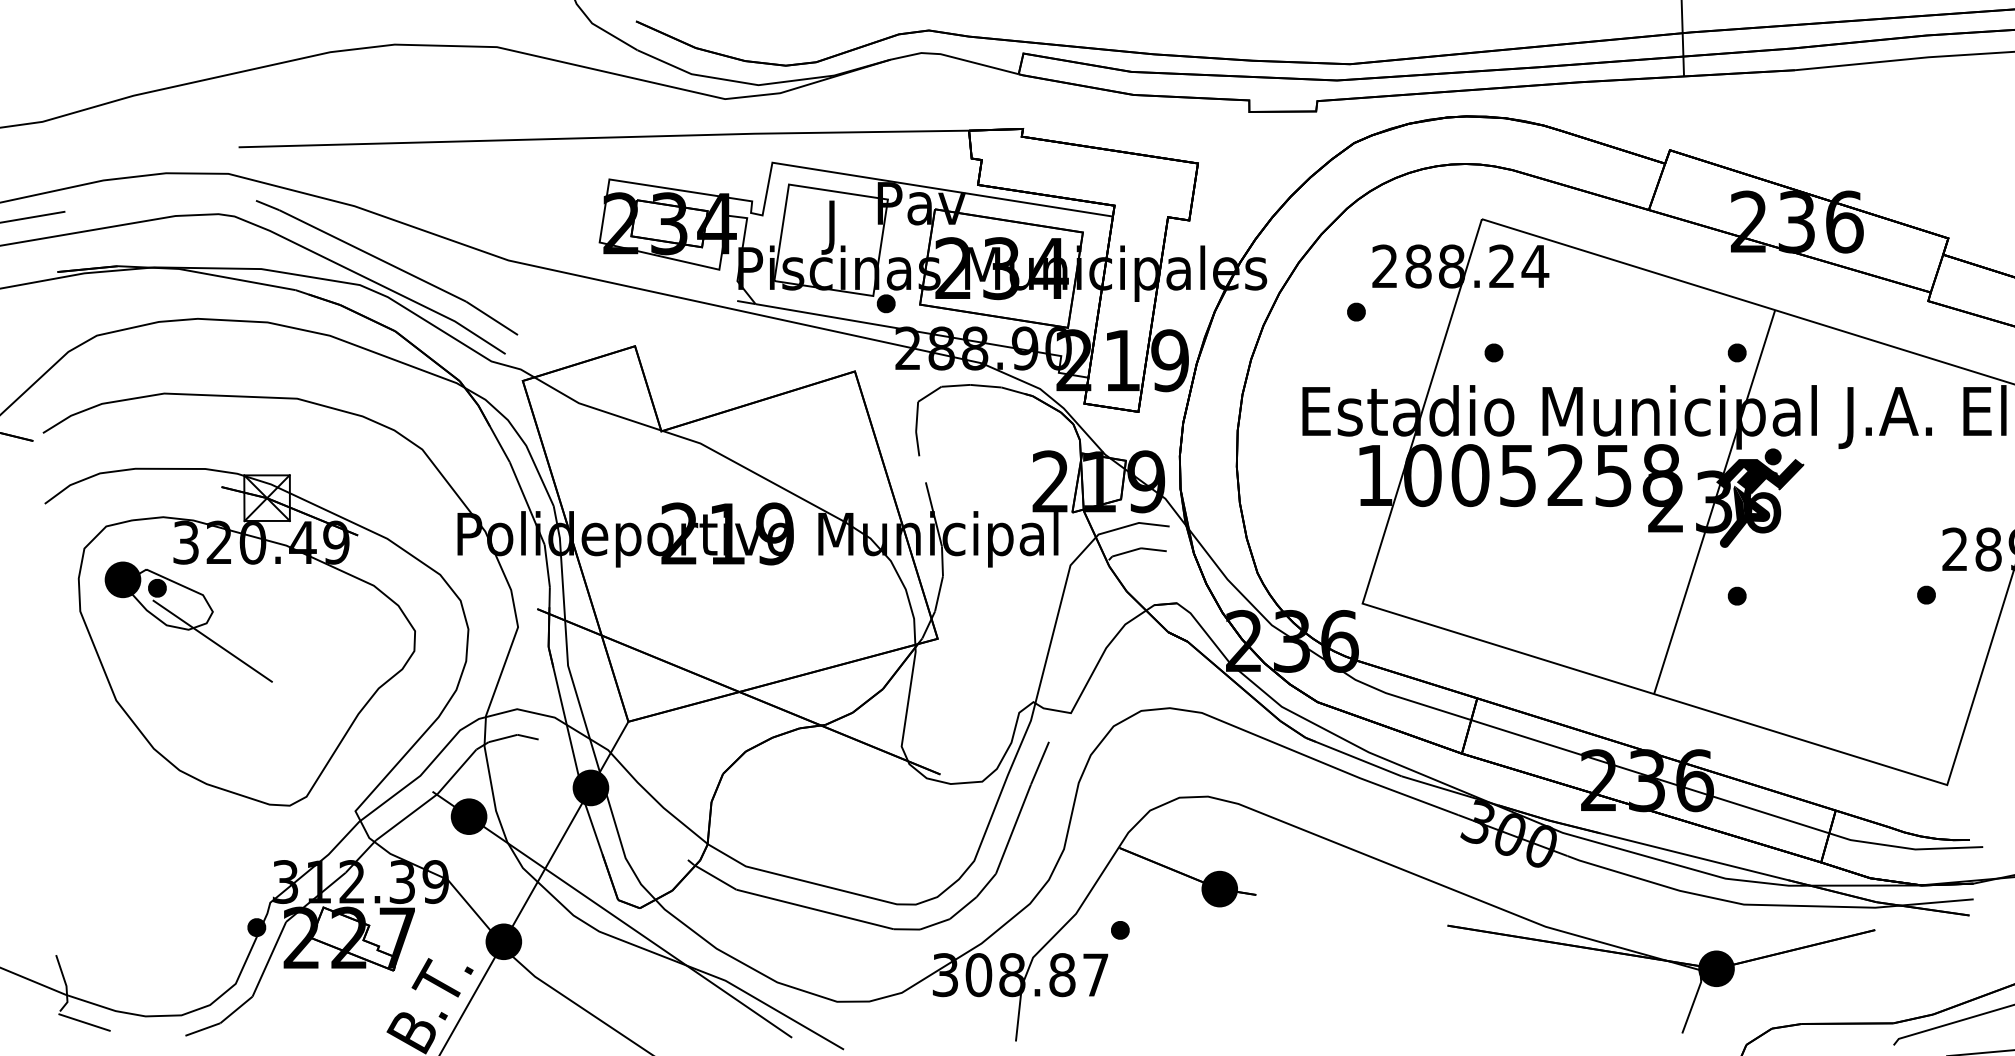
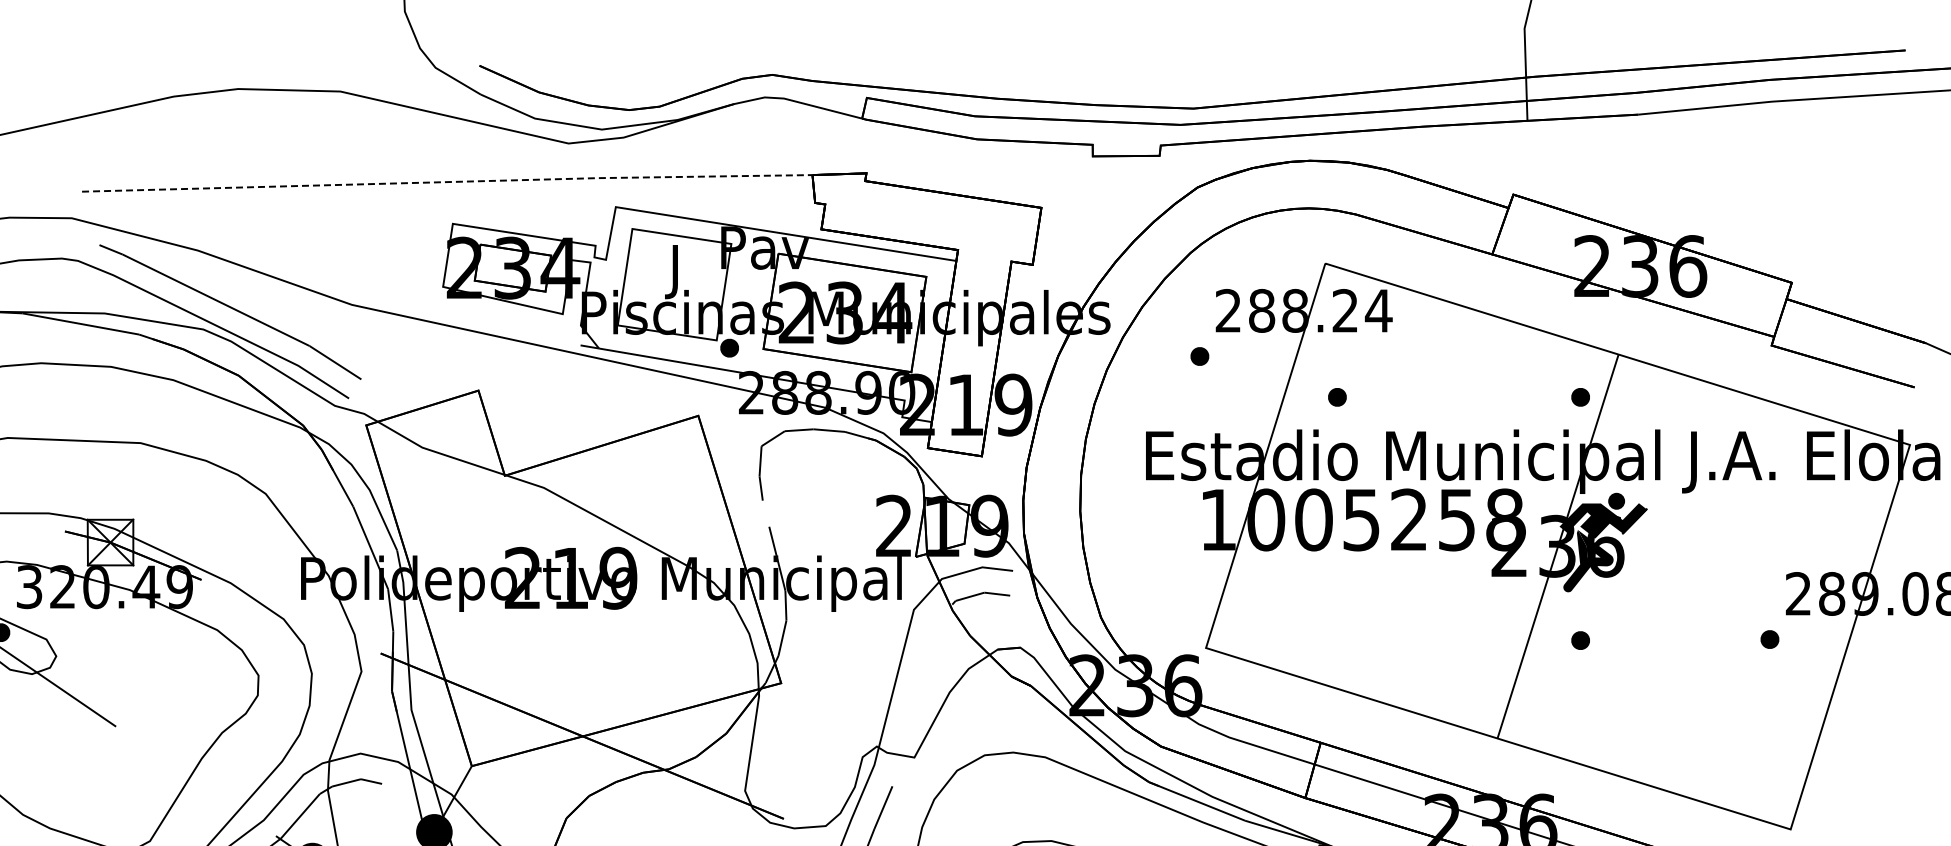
line: (604, 137) -> (447, 181), solid -> dashed

